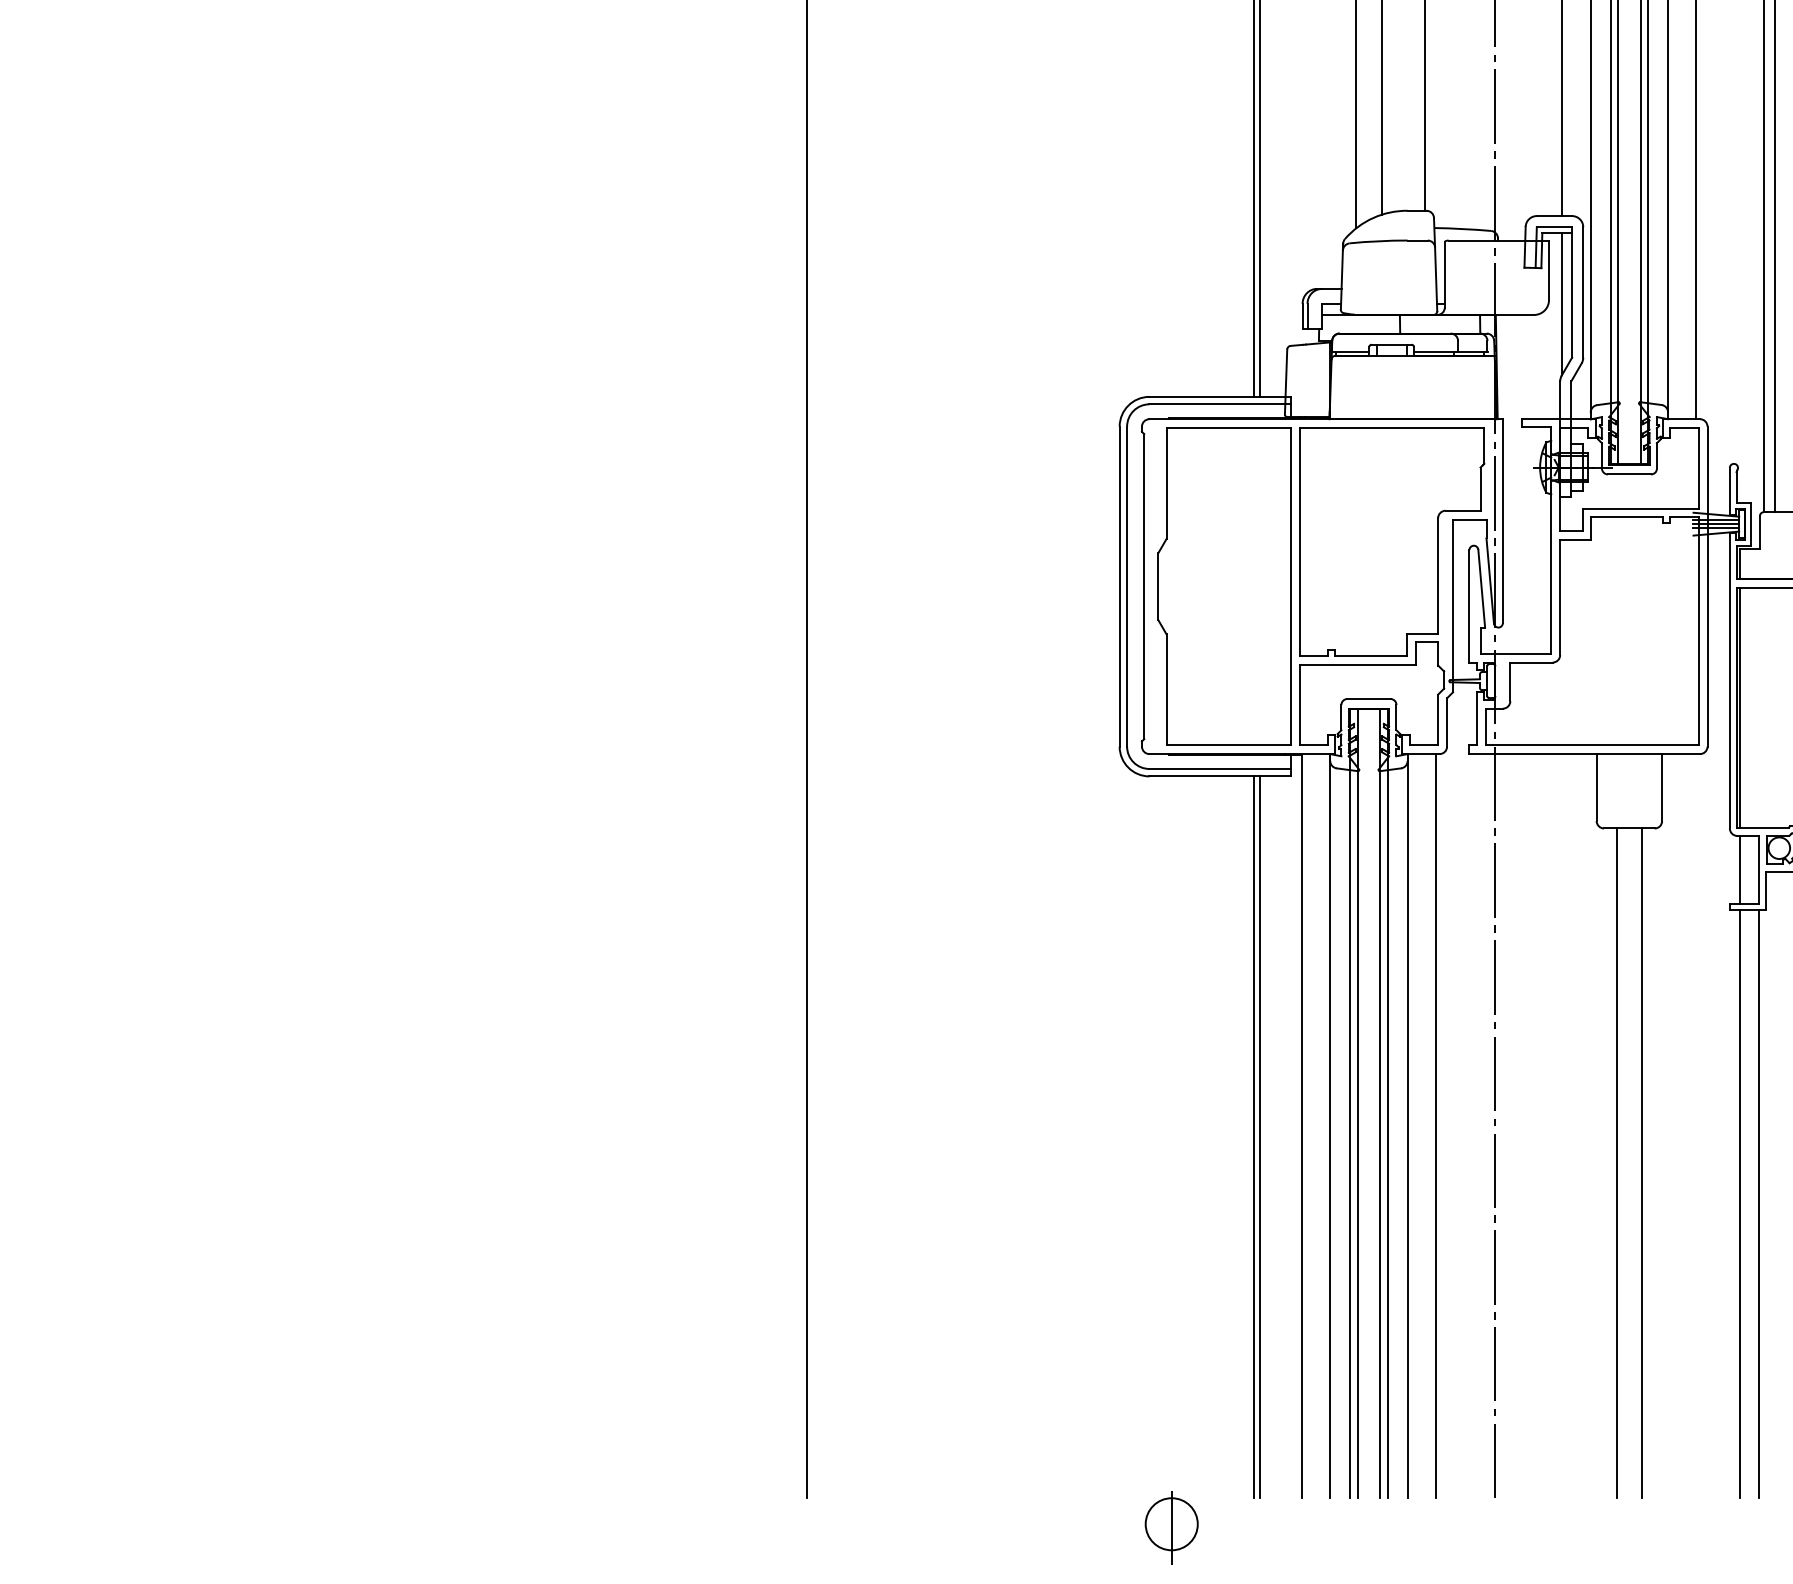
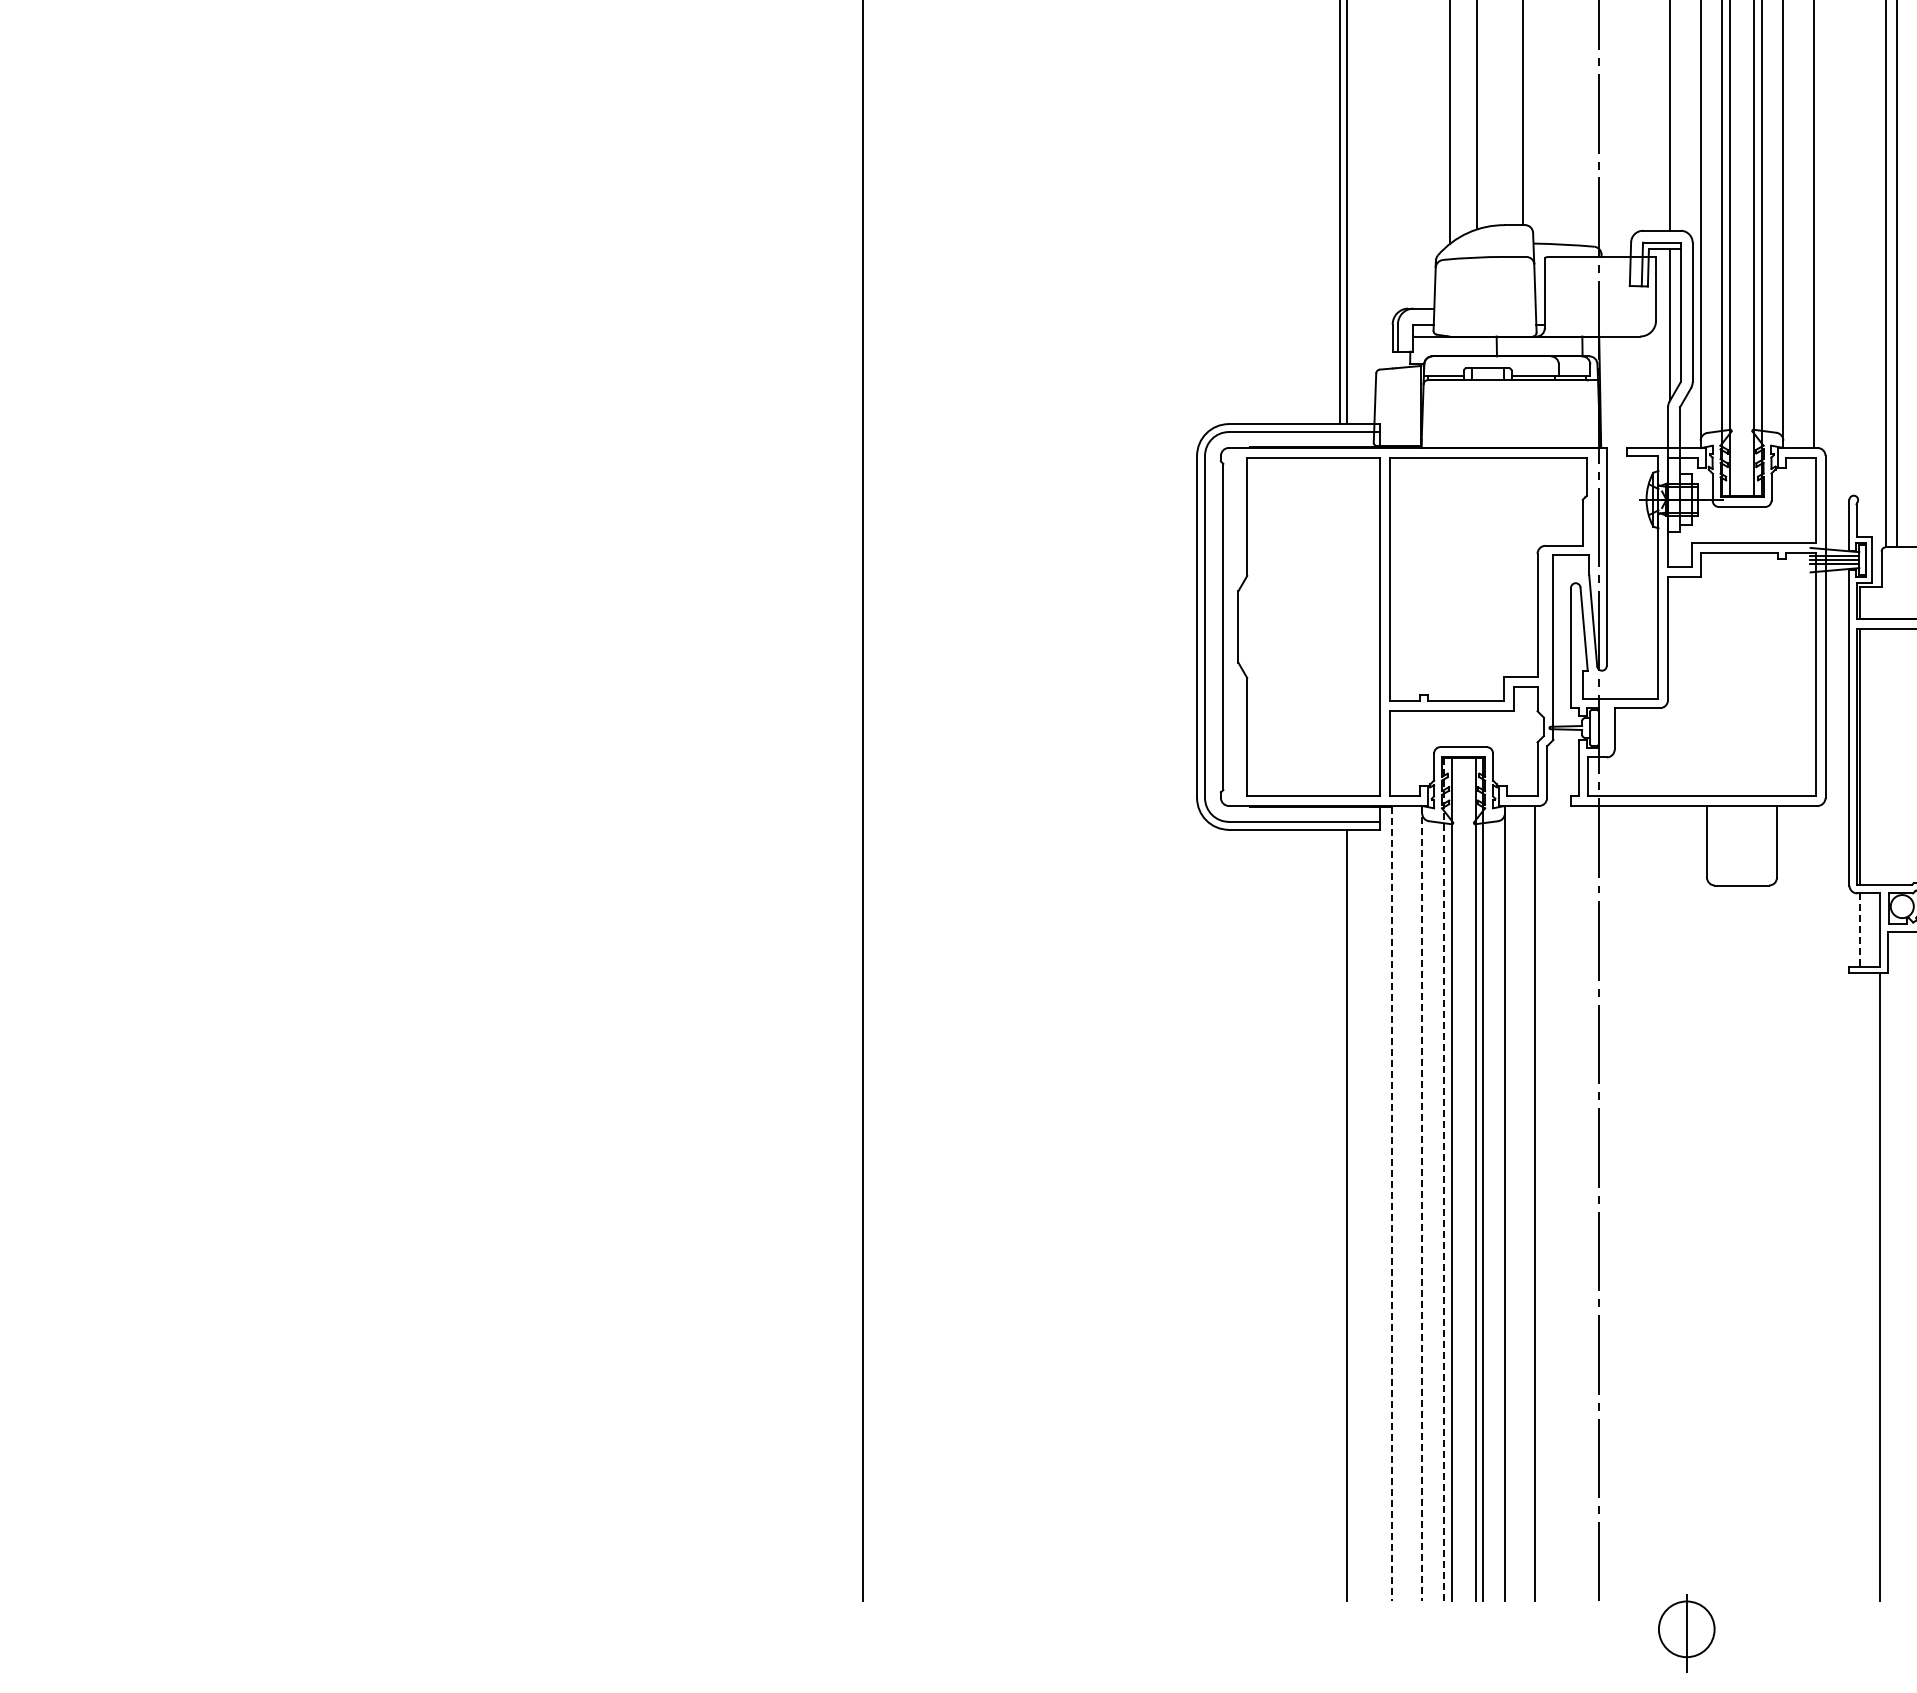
line: (1739, 870) -> (1859, 930), solid -> dashed
line: (1350, 1103) -> (1443, 1179), solid -> dashed
line: (1330, 1125) -> (1422, 1203), solid -> dashed
line: (1301, 1126) -> (1391, 1204), solid -> dashed
line: (1253, 1137) -> (1340, 1215), removed
line: (1616, 1163) -> (1728, 1243), removed
line: (1642, 1163) -> (1755, 1243), removed
line: (1739, 1204) -> (1859, 1287), removed
part: (1171, 1528) -> (1686, 1633), moved

